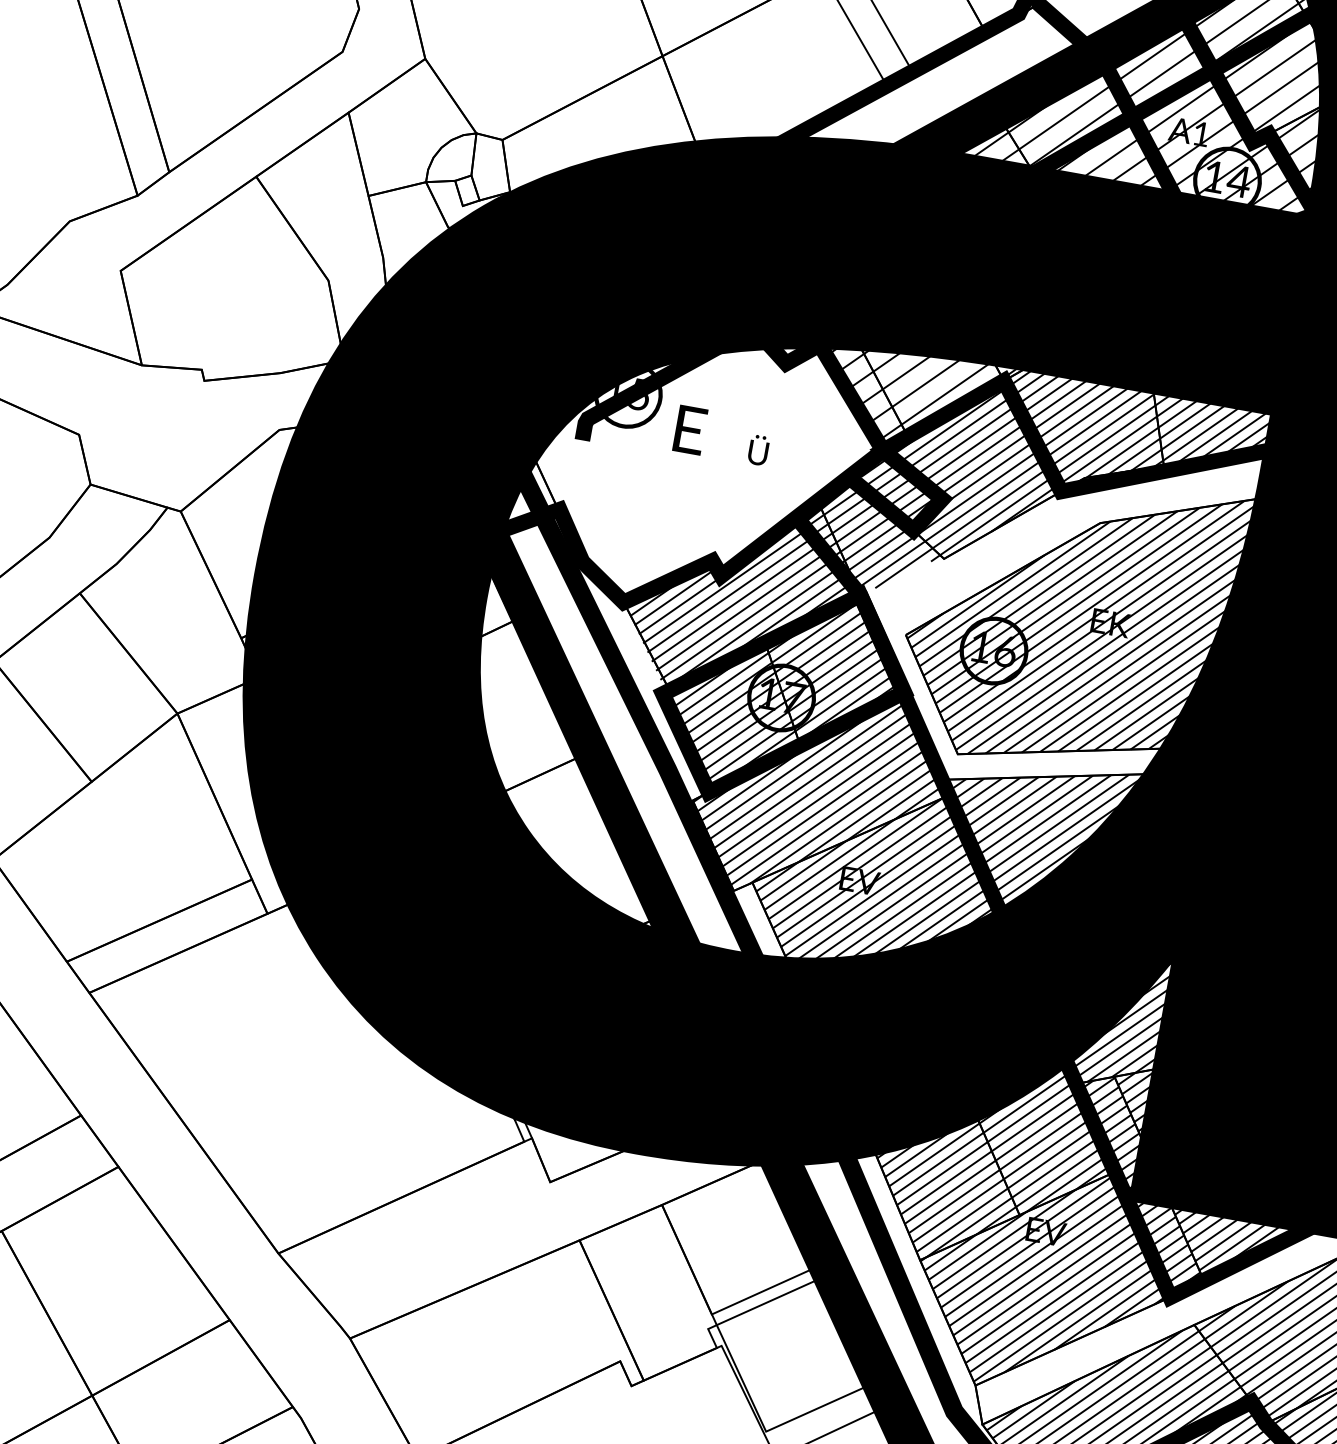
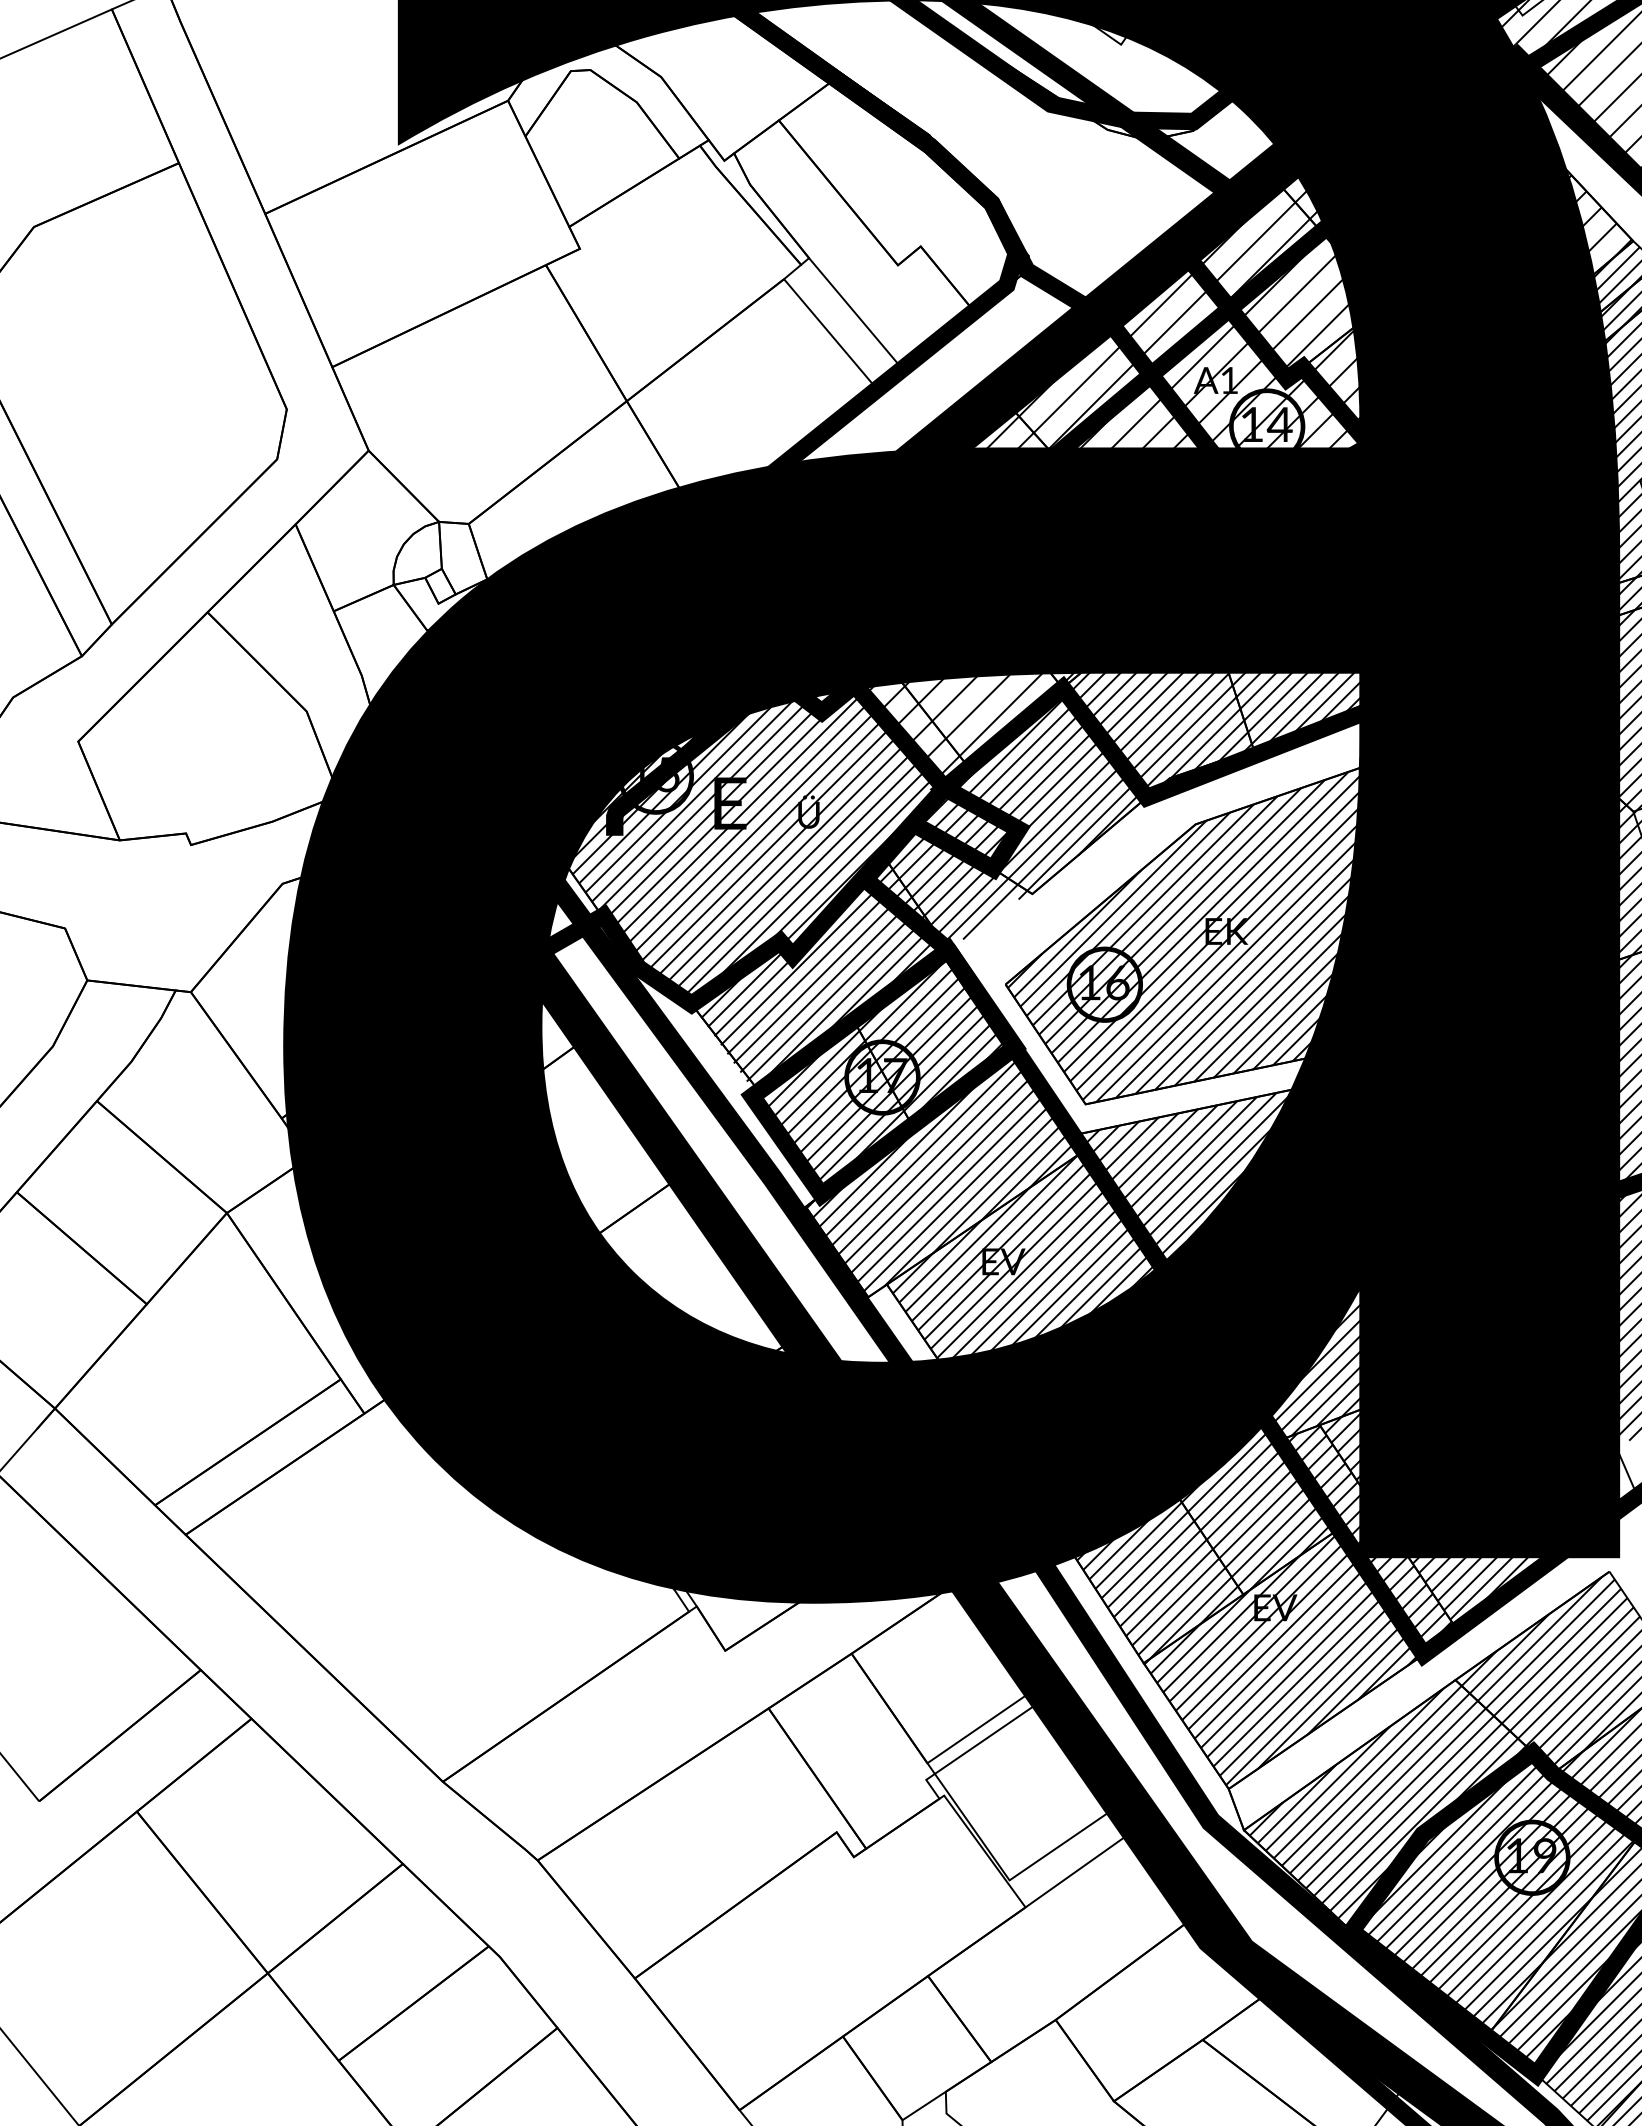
hatch: (691, 435) -> (732, 809), added

